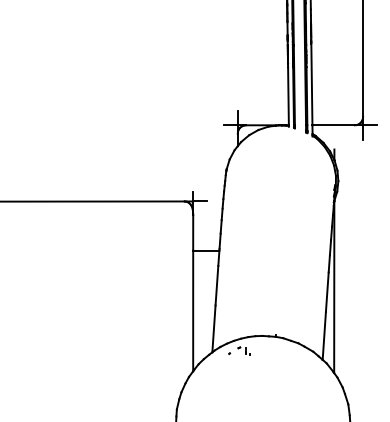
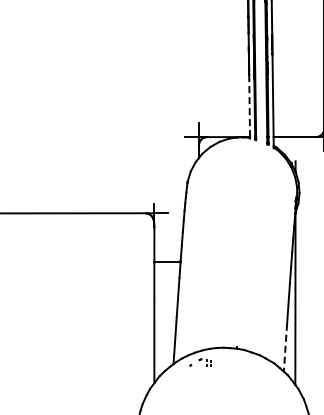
line: (288, 96) -> (249, 108), solid -> dashed
line: (324, 335) -> (285, 347), solid -> dashed

